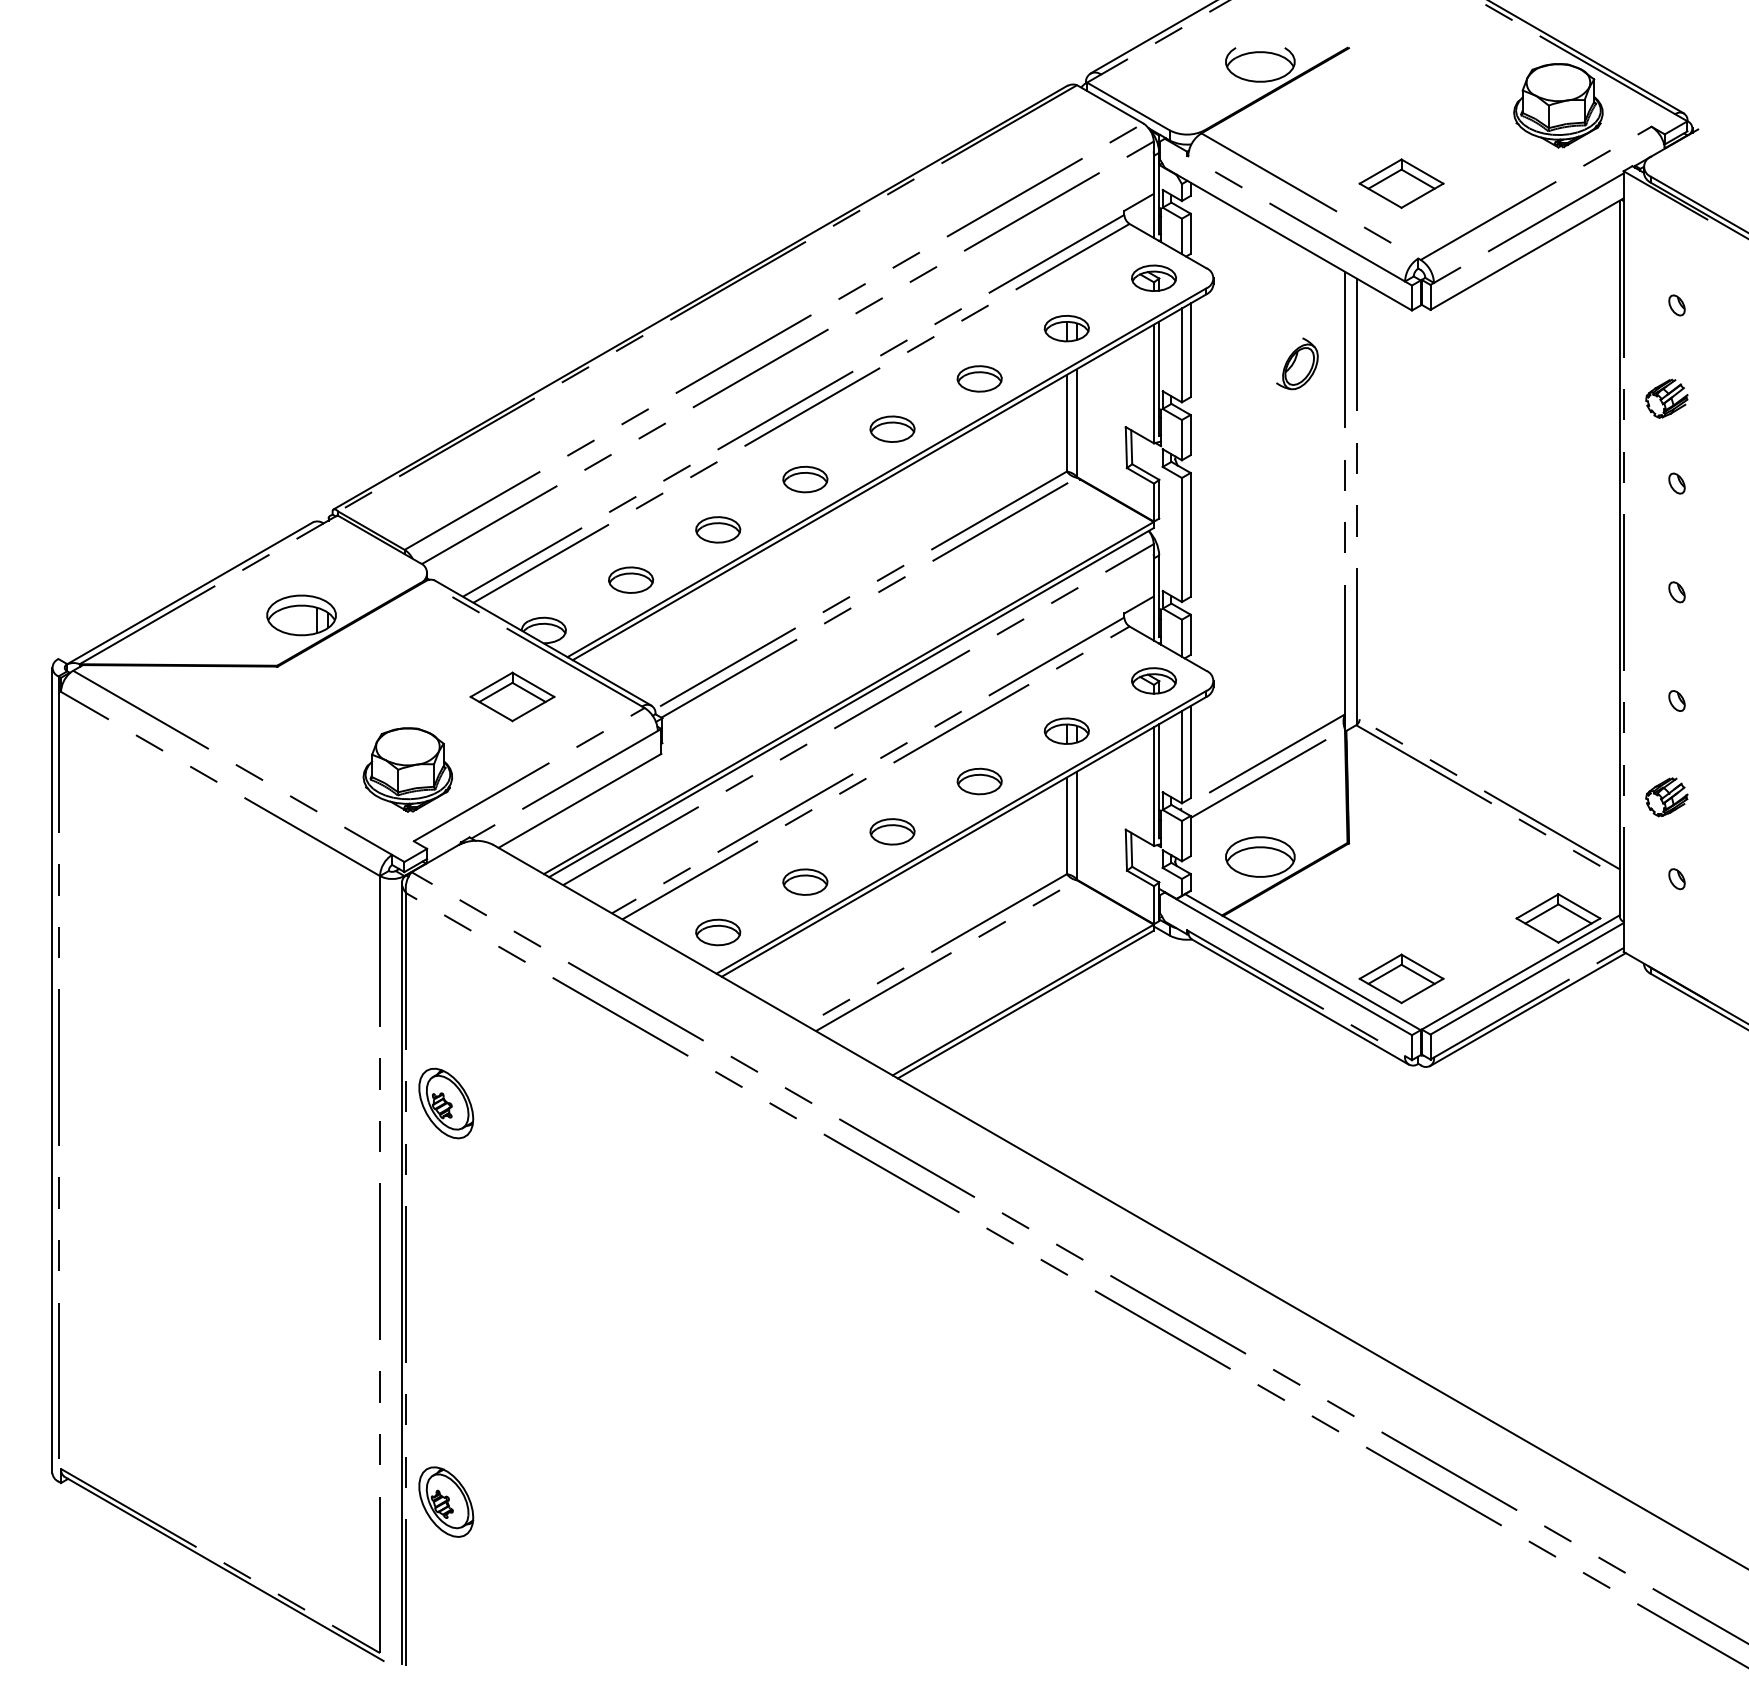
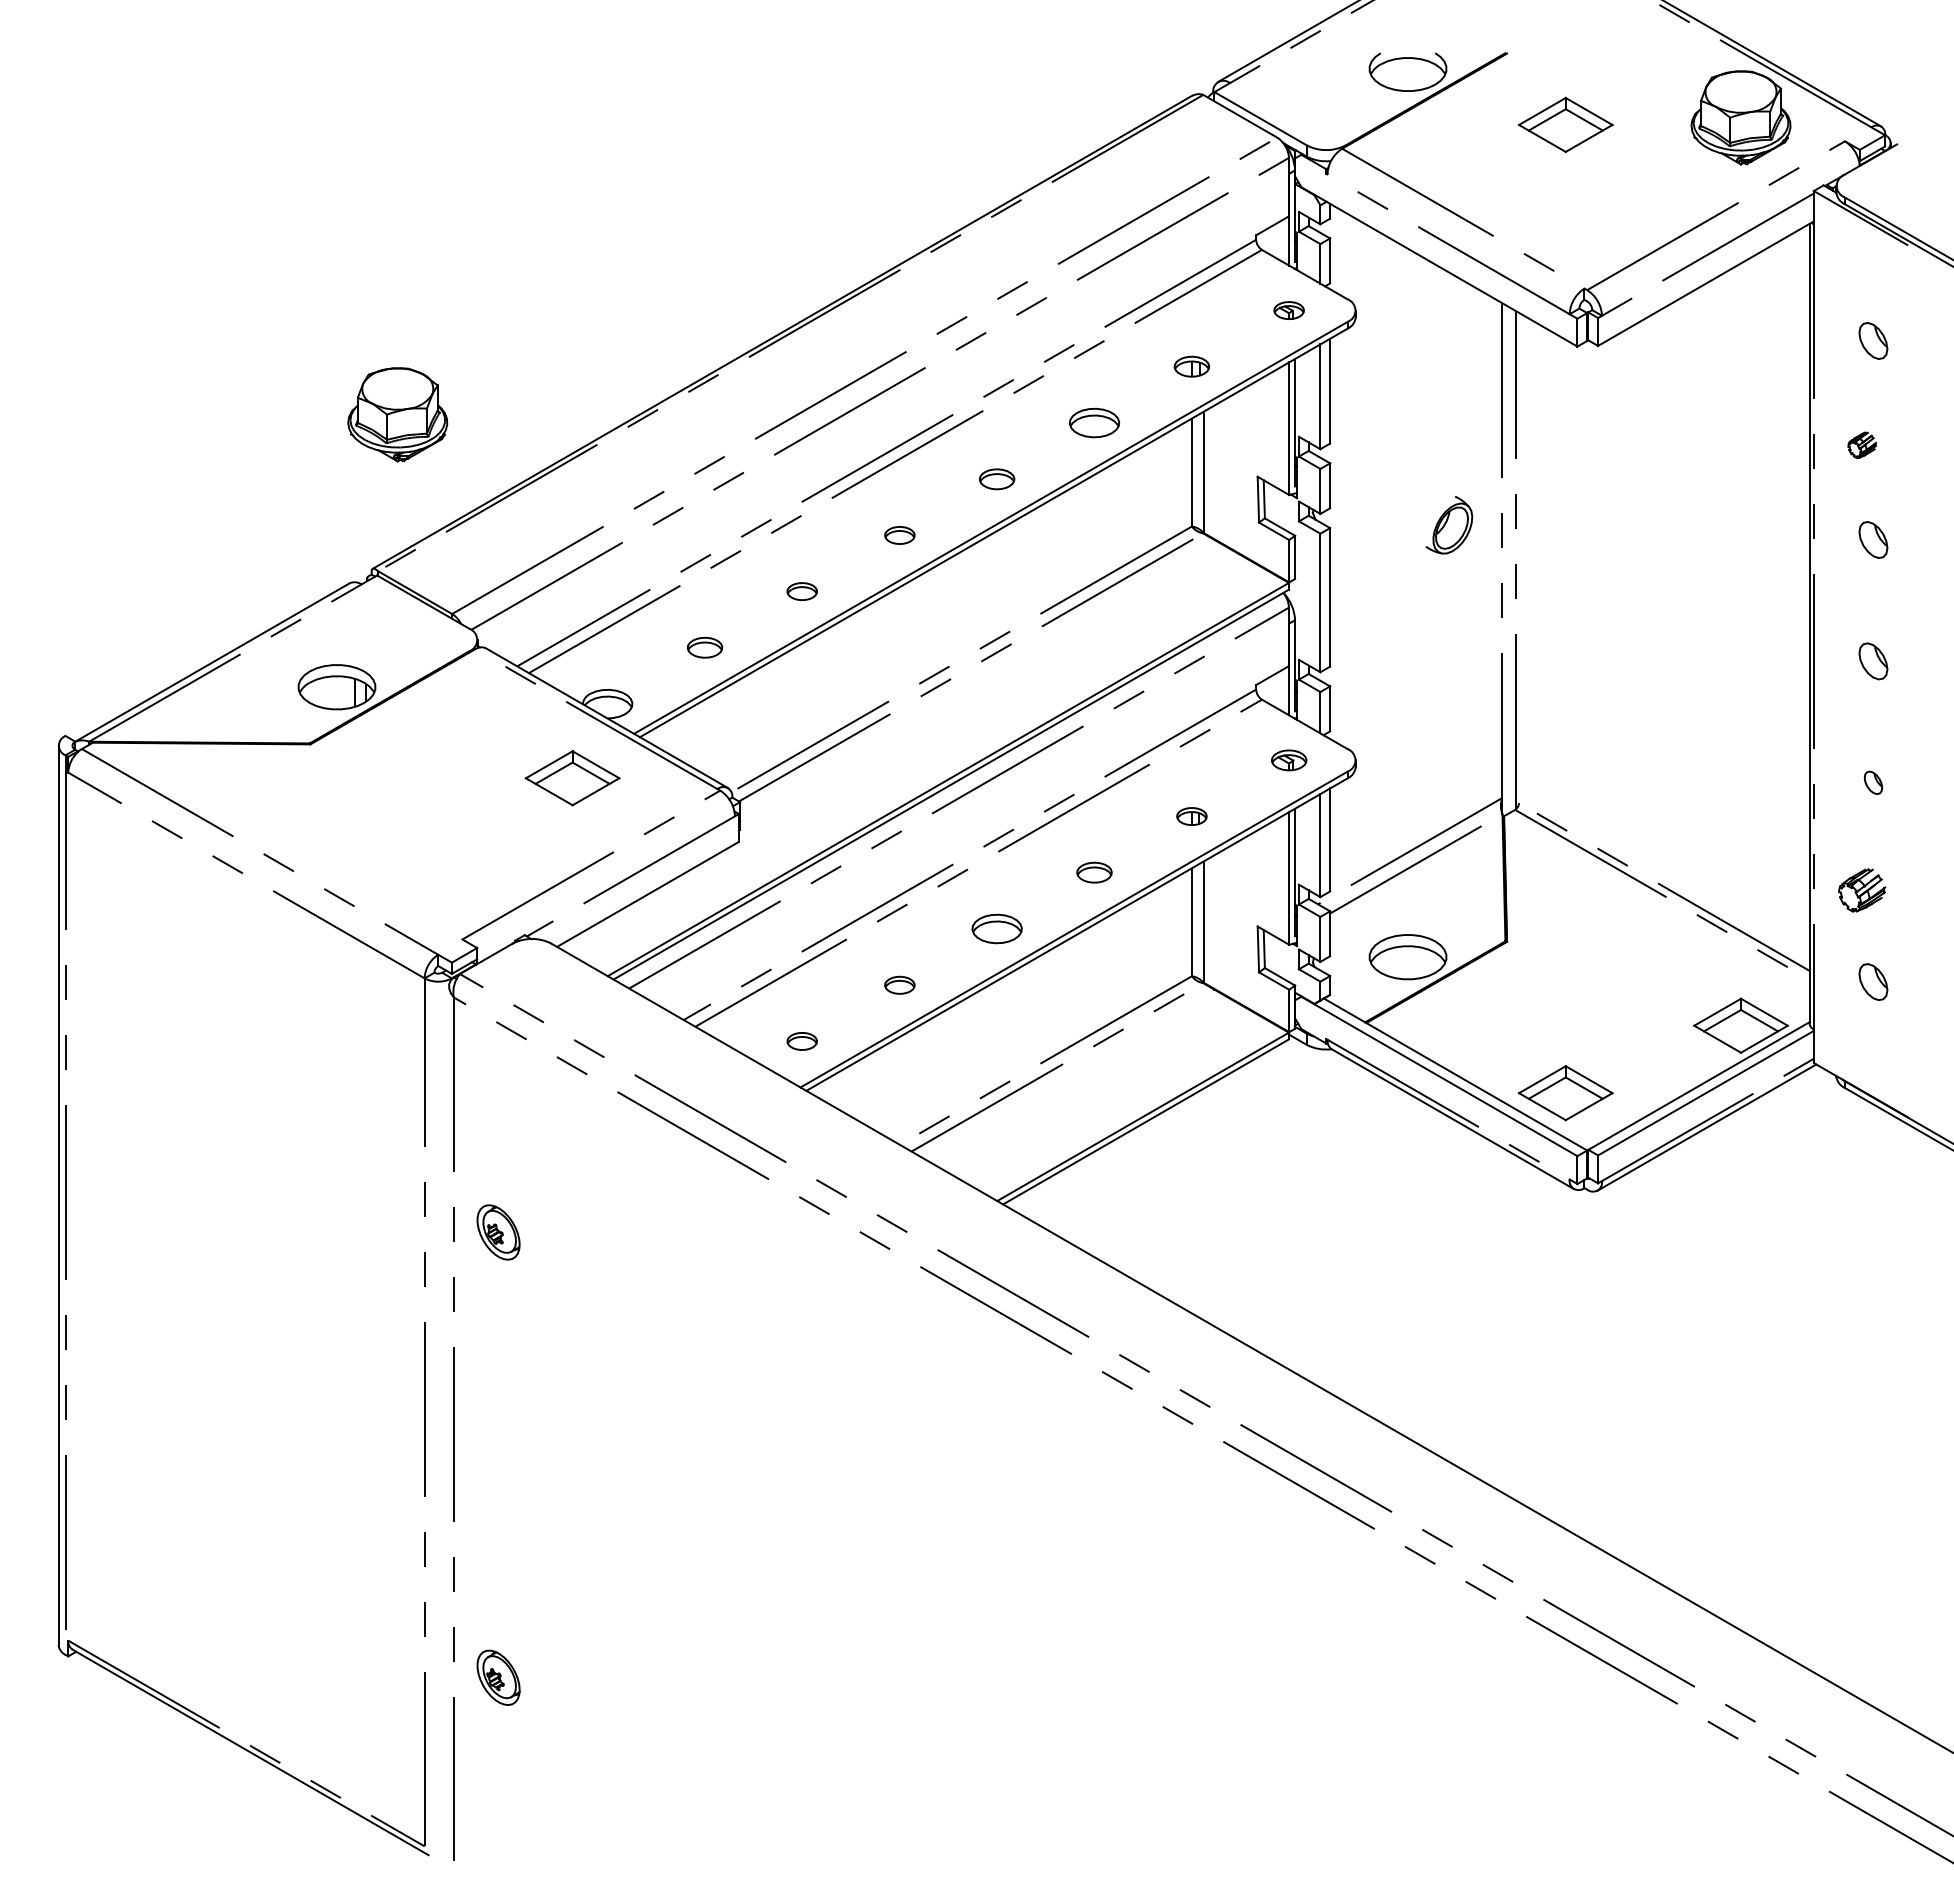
part: (1401, 183) -> (1565, 124), moved
part: (1153, 278) -> (1288, 310), size x0.6
part: (1677, 305) -> (1873, 340), size x1.6
part: (1066, 328) -> (1191, 366), size x0.7
part: (1297, 364) -> (1449, 525), moved
part: (1667, 399) -> (1862, 445), size x0.6
part: (891, 429) -> (996, 479), size x0.7
part: (805, 479) -> (899, 535), size x0.6
part: (1677, 483) -> (1873, 539), size x1.6
part: (717, 529) -> (801, 591), size x0.6
part: (630, 579) -> (704, 647), size x0.7
part: (1677, 592) -> (1873, 661), size x1.6
part: (1153, 681) -> (1288, 760), size x0.7
part: (1066, 731) -> (1191, 816), size x0.6
part: (407, 769) -> (397, 414), moved
part: (979, 781) -> (1094, 872), size x0.7
part: (1677, 878) -> (1873, 981), size x1.6
part: (805, 882) -> (899, 985), size x0.6
part: (717, 932) -> (801, 1041), size x0.6
part: (446, 1103) -> (498, 1232), size x0.7
line: (402, 1273) -> (449, 1422), removed
part: (446, 1501) -> (498, 1677), size x0.7

